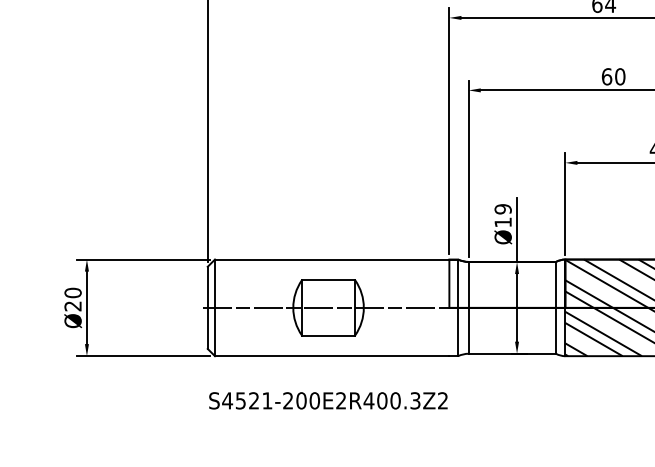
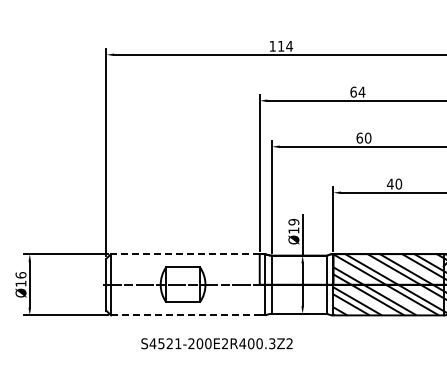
line: (330, 260) -> (184, 254), solid -> dashed
text: (72, 299) -> (20, 279), Ø20 -> Ø16
line: (332, 356) -> (185, 315), solid -> dashed
text: (327, 400) -> (216, 343), moved

